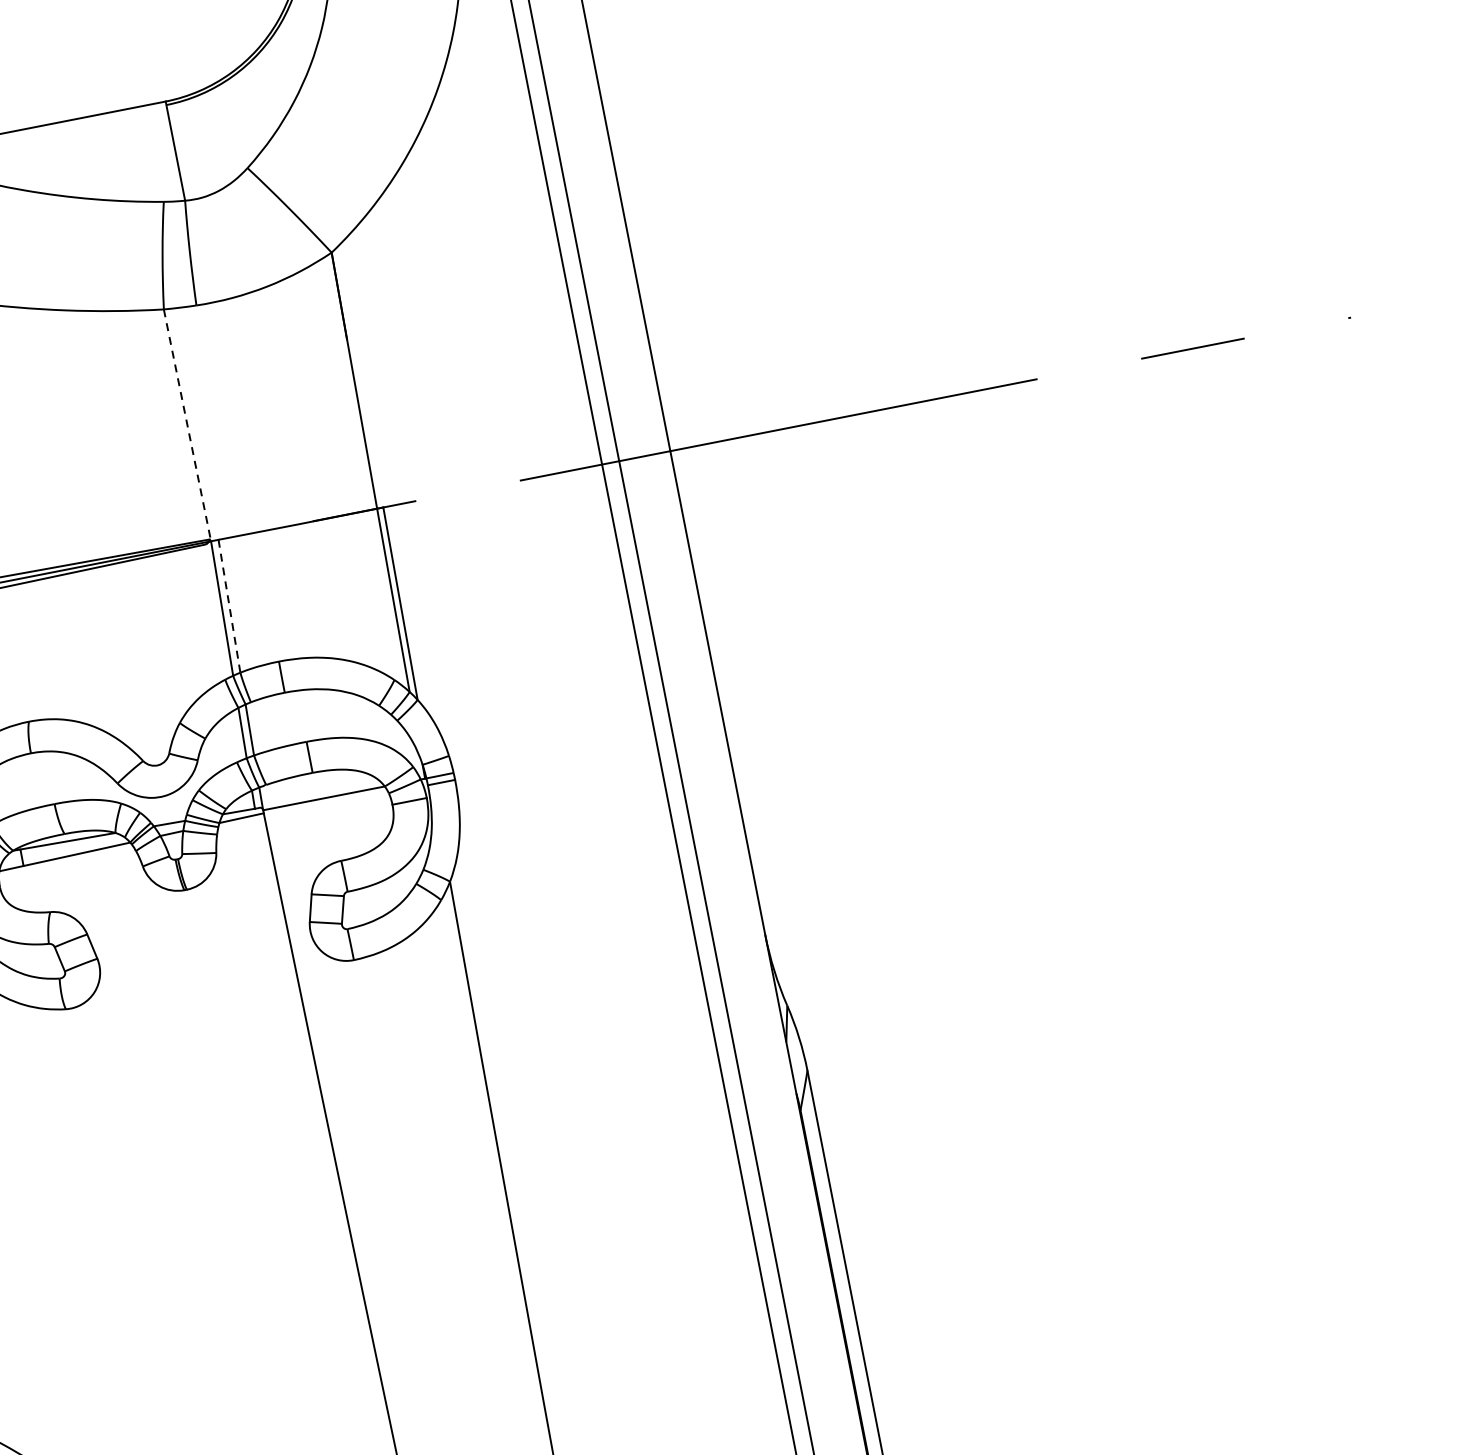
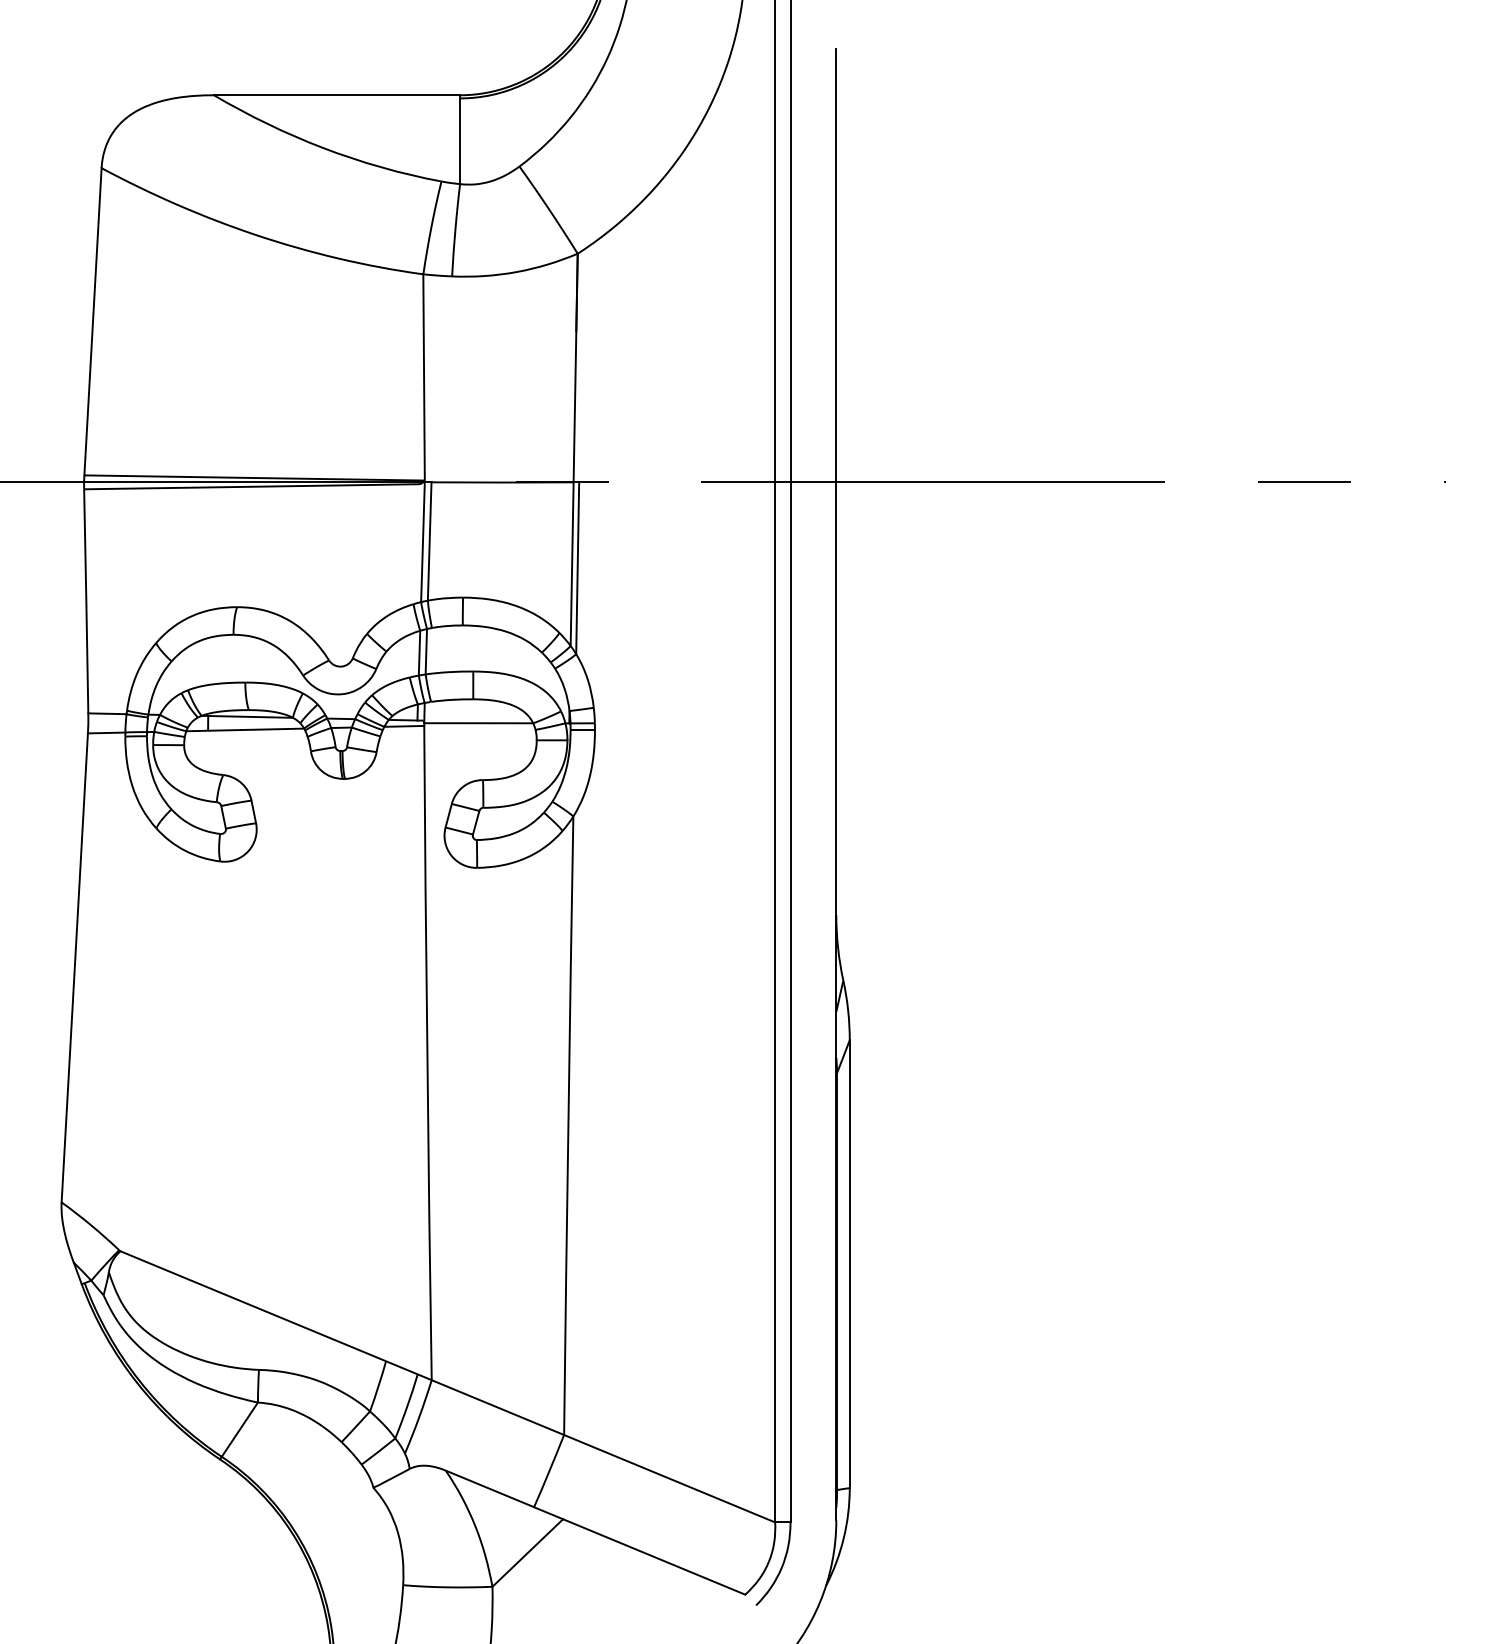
line: (187, 424) -> (424, 377), dashed -> solid
line: (229, 607) -> (429, 542), dashed -> solid

